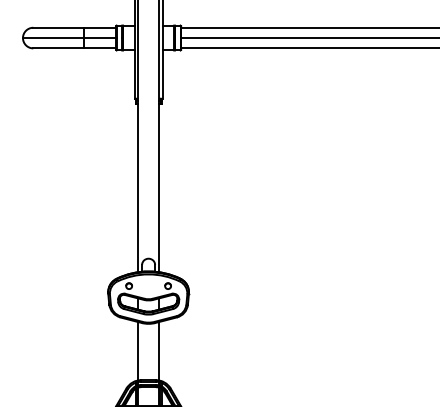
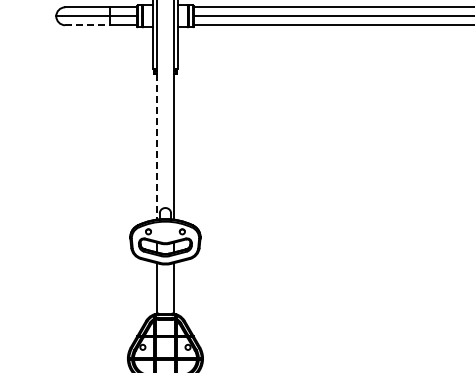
line: (58, 48) -> (87, 25), solid -> dashed
line: (138, 189) -> (156, 147), solid -> dashed

